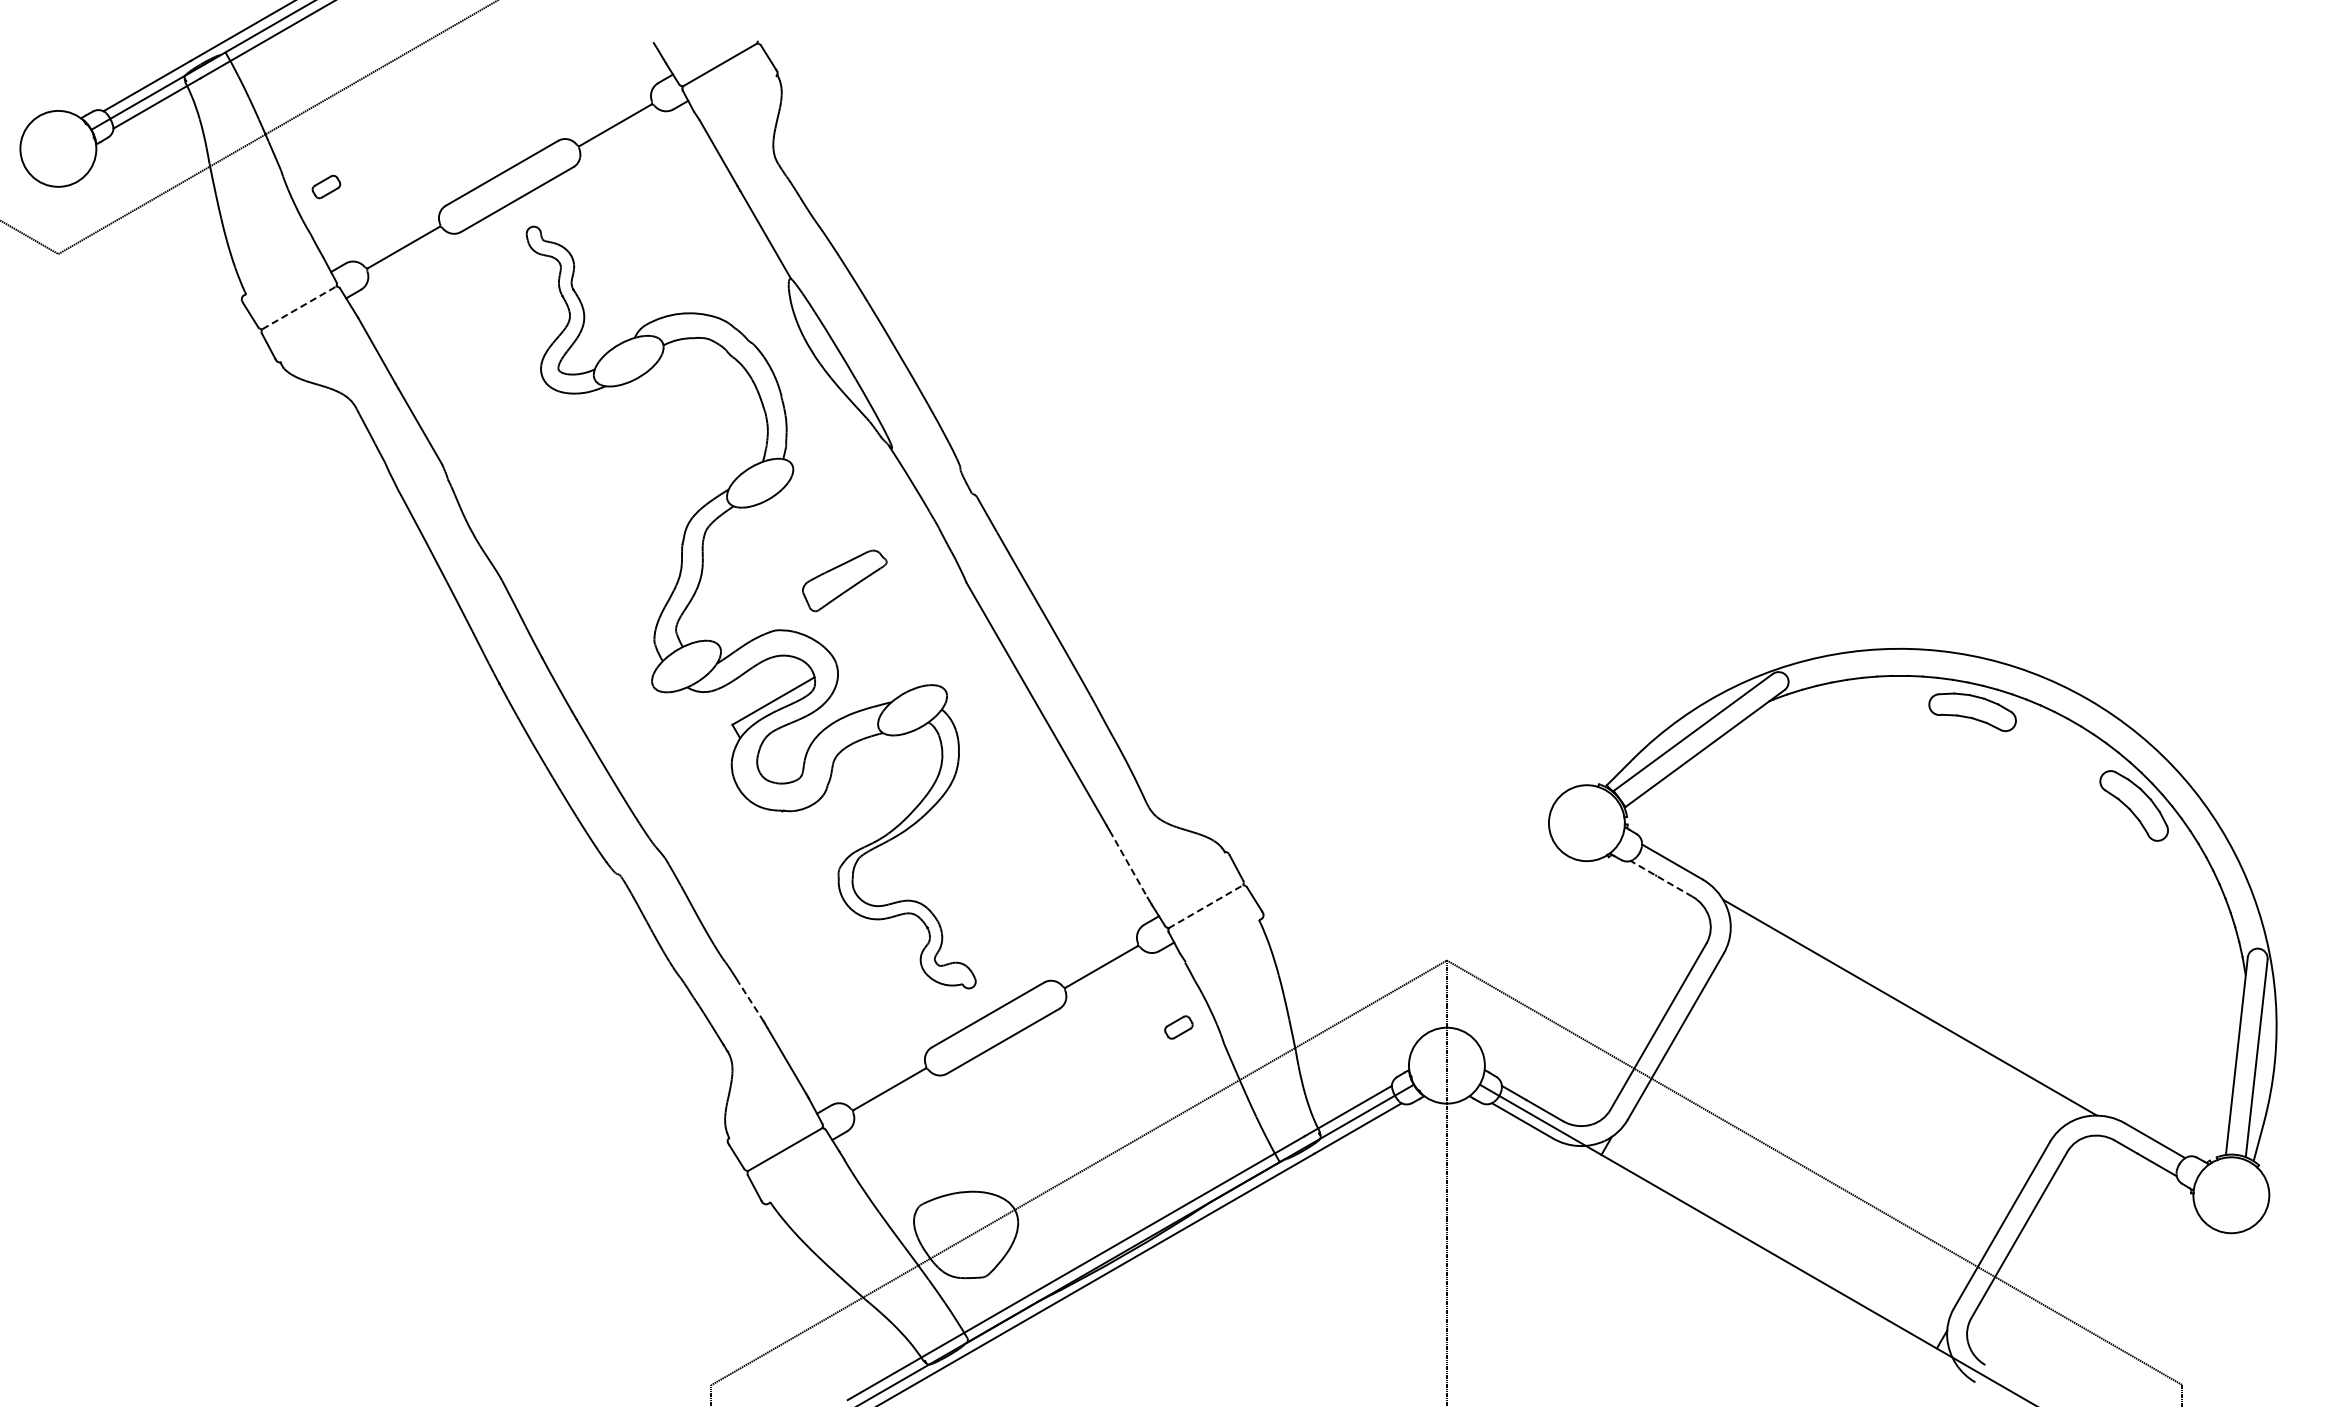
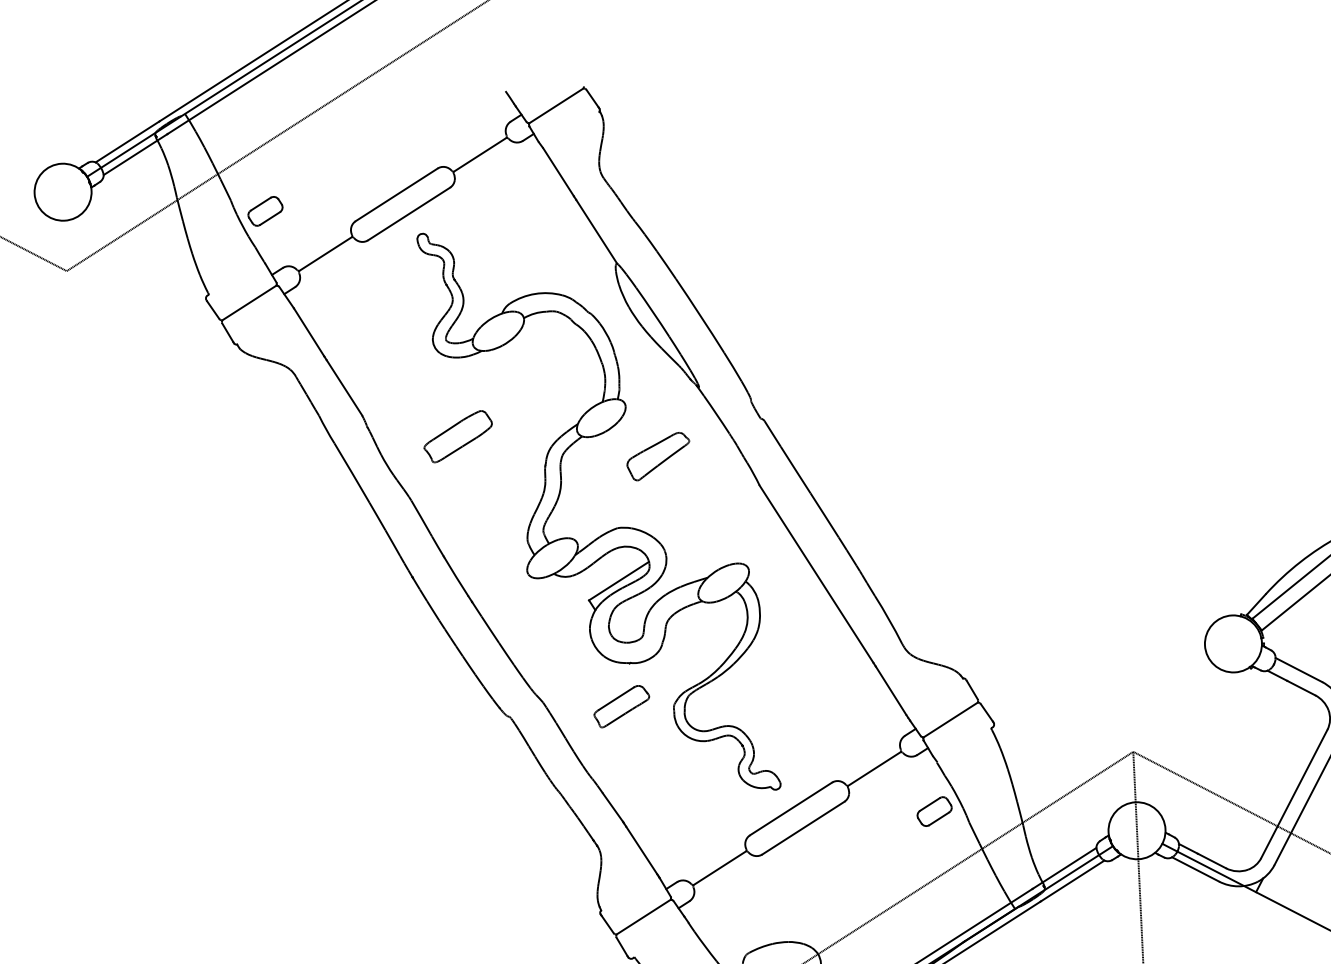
part: (326, 186) -> (265, 210), size x1.67
line: (299, 307) -> (249, 302), dashed -> solid
part: (568, 498) -> (458, 436), added
part: (844, 580) -> (658, 456), moved
line: (1128, 863) -> (891, 690), dashed -> solid
part: (769, 867) -> (621, 706), added
line: (1661, 878) -> (1291, 682), dashed -> solid
line: (1205, 906) -> (950, 719), dashed -> solid
line: (751, 1001) -> (613, 807), dashed -> solid
part: (1178, 1027) -> (934, 811), size x1.67

